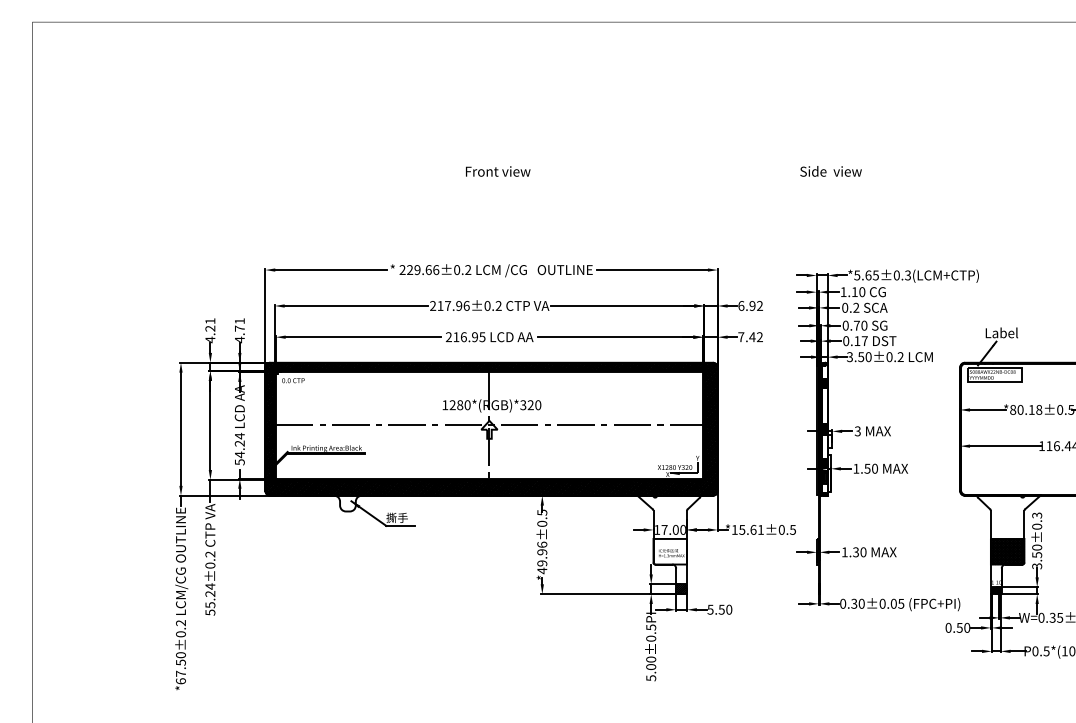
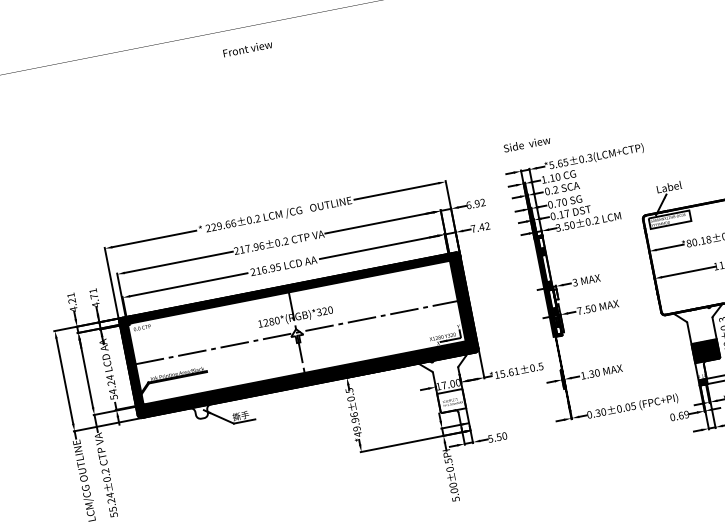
text: (498, 171) -> (248, 48), moved
text: (830, 171) -> (526, 144), moved
text: (856, 468) -> (579, 310), 1.50 -> 7.50
hatch: (681, 589) -> (465, 427), removed
text: (963, 627) -> (683, 414), 0.50 -> 0.69

